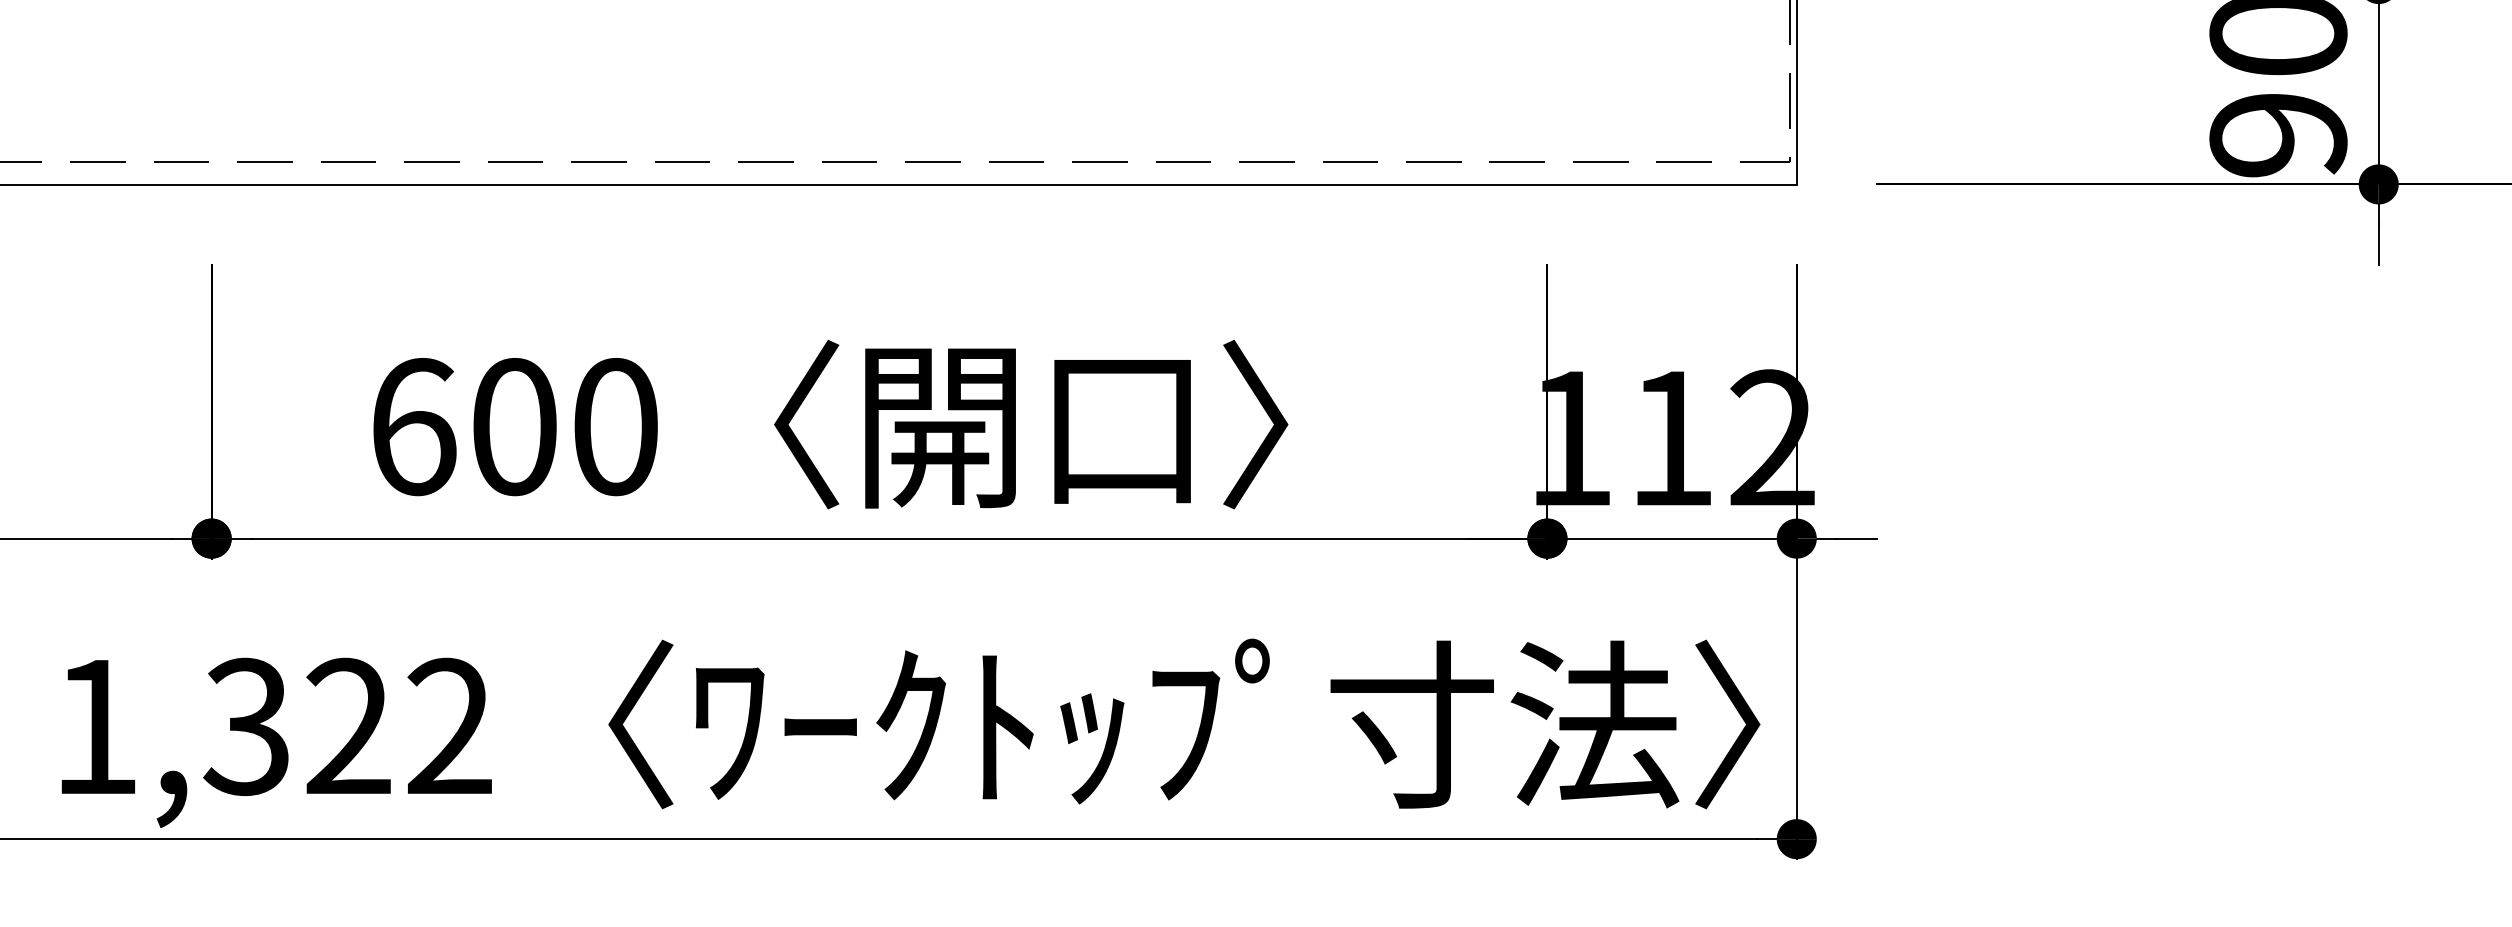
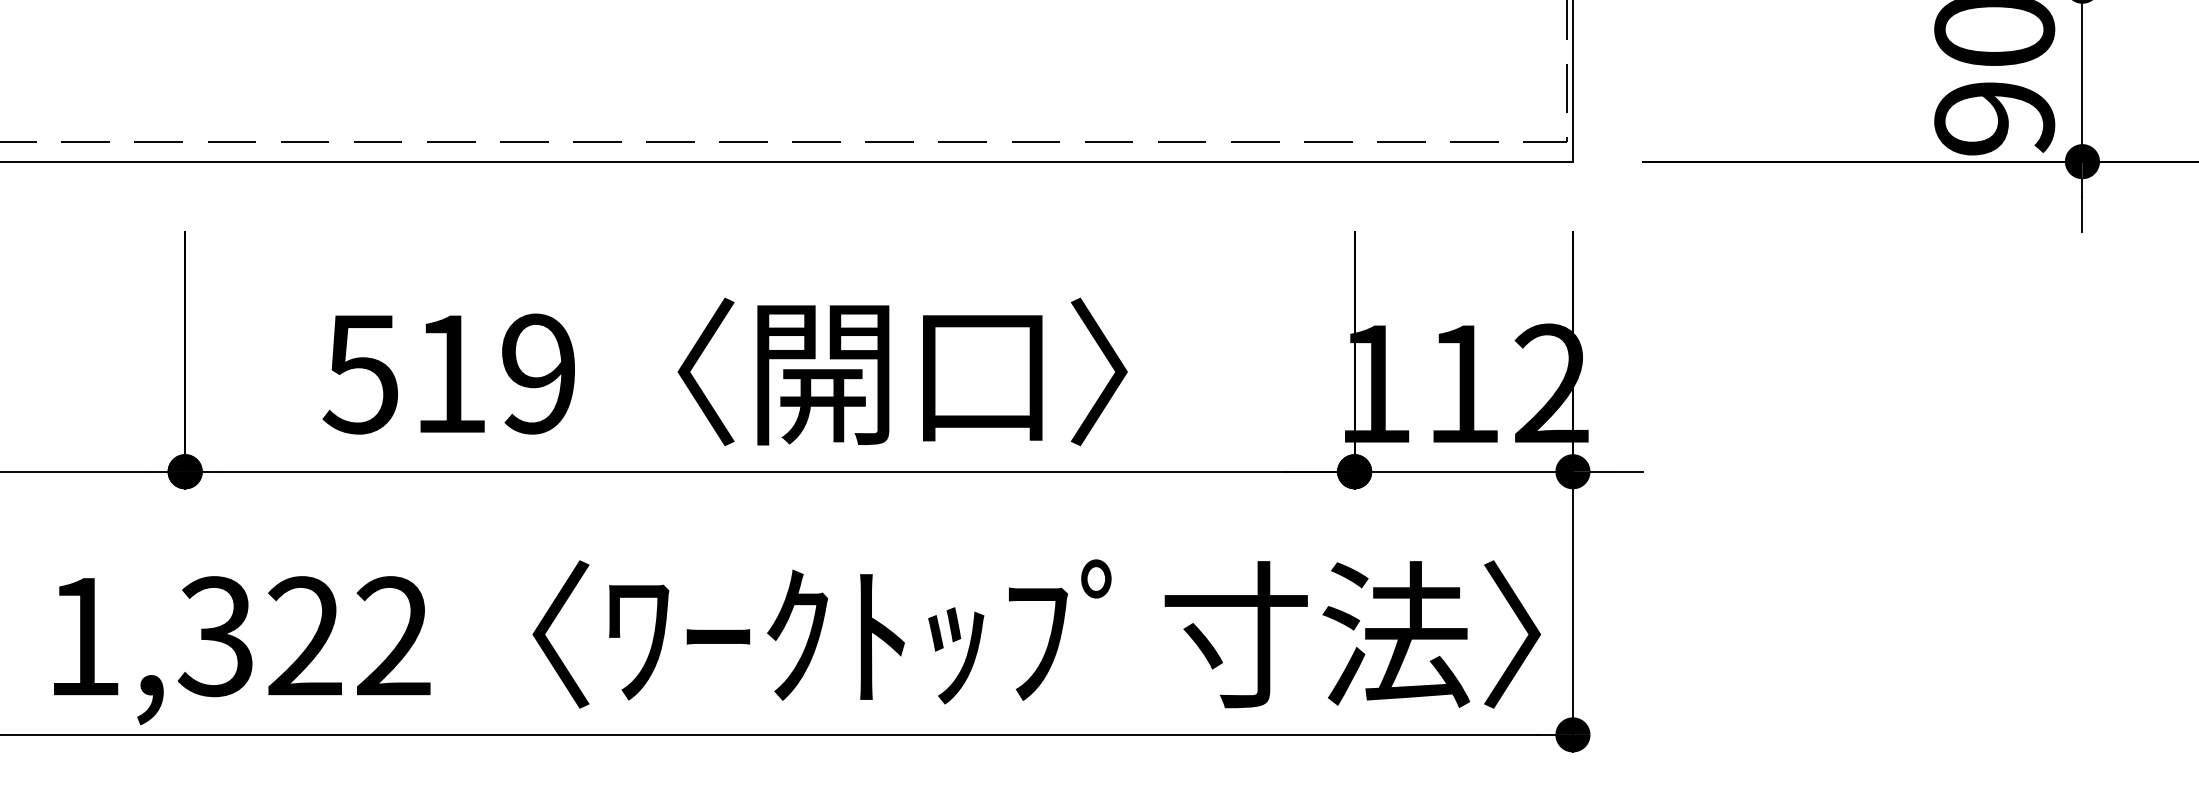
text: (512, 427) -> (448, 374), 600 -> 519

